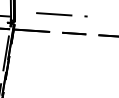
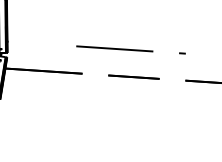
line: (61, 14) -> (130, 49), moved

